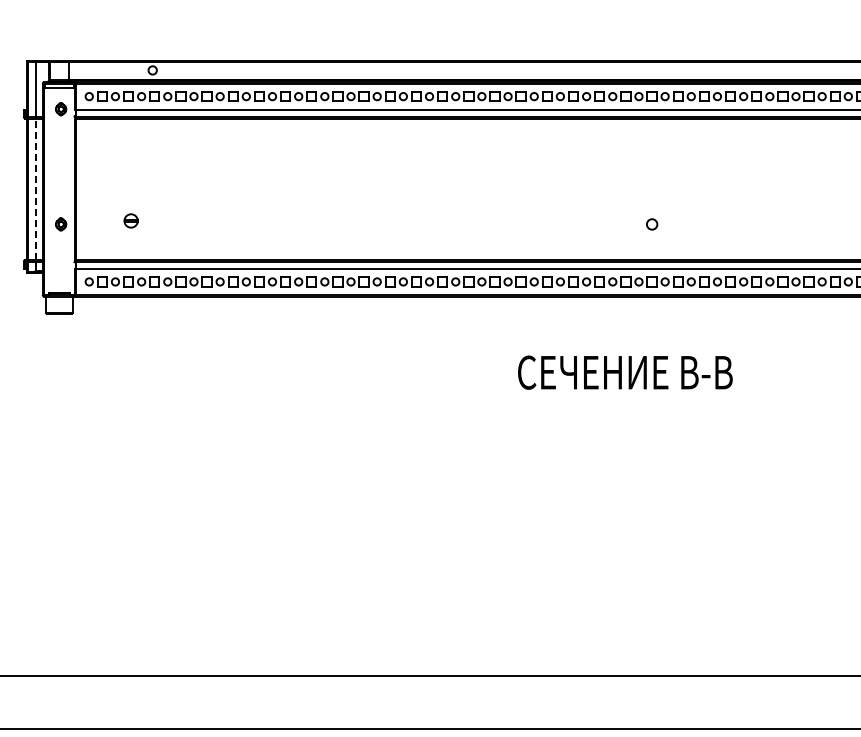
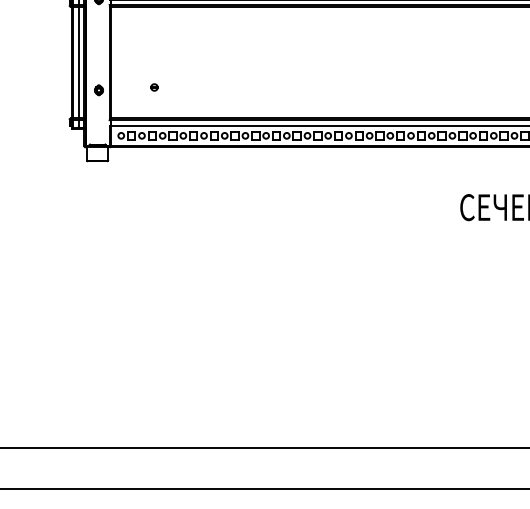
line: (35, 189) -> (78, 62), dashed -> solid
part: (131, 220) -> (154, 87), size x0.62

